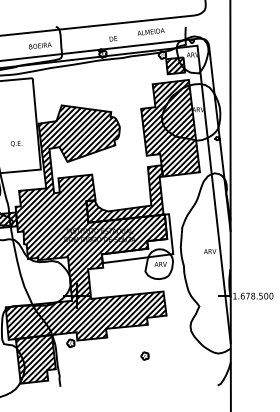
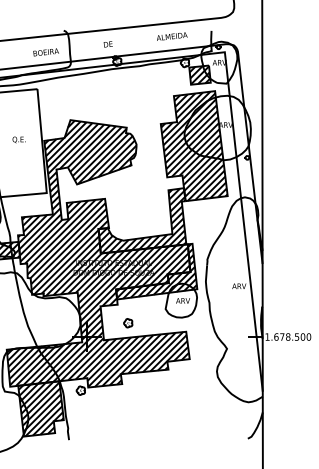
text: (112, 38) -> (107, 44), moved
text: (16, 143) -> (18, 139), moved
hatch: (137, 237) -> (156, 270), added
part: (145, 356) -> (128, 323), moved

